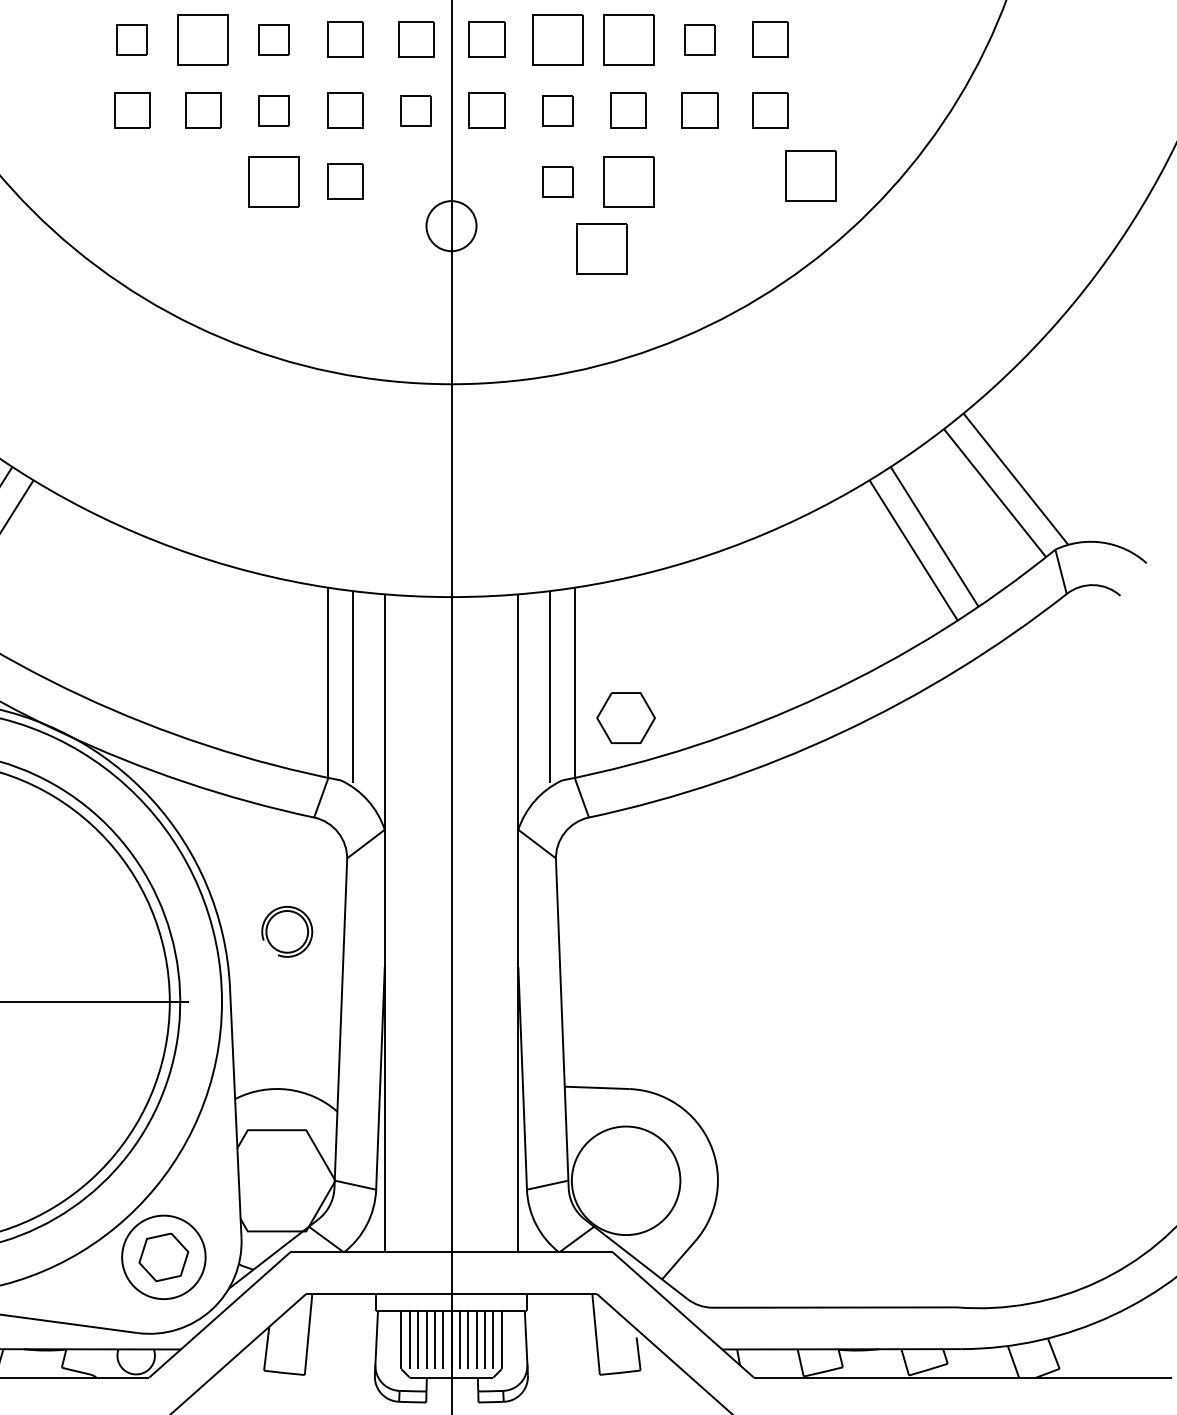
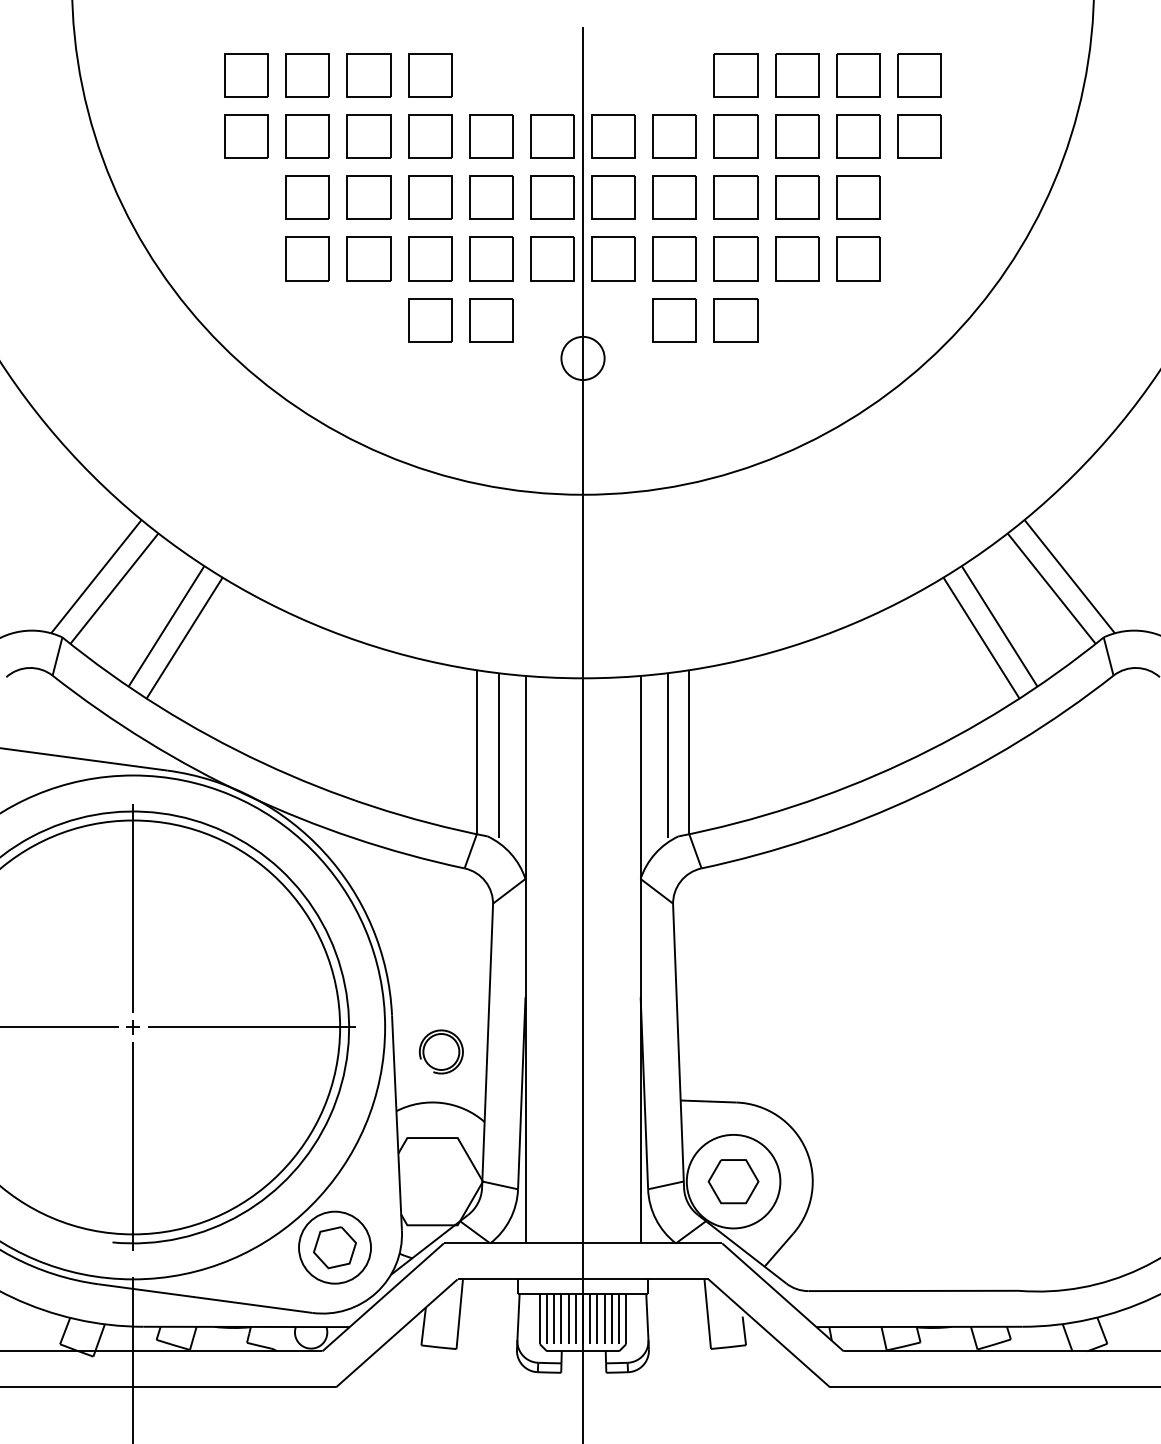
part: (131, 39) -> (307, 197), size x1.67
part: (274, 39) -> (430, 197), size x1.67
part: (345, 39) -> (491, 197), size x1.43
part: (416, 39) -> (552, 197), size x1.43
part: (486, 39) -> (613, 197), size x1.43
part: (700, 39) -> (797, 197), size x1.67
part: (770, 39) -> (858, 197), size x1.43
part: (131, 110) -> (307, 258), size x1.43
part: (202, 110) -> (368, 258), size x1.43
part: (274, 110) -> (430, 258), size x1.67
part: (345, 110) -> (491, 258), size x1.43
part: (416, 110) -> (552, 258), size x1.67
part: (486, 110) -> (613, 258), size x1.43
part: (557, 110) -> (674, 258), size x1.67
part: (628, 110) -> (735, 258), size x1.43
part: (700, 110) -> (797, 258), size x1.43
part: (770, 110) -> (858, 258), size x1.43
part: (810, 176) -> (892, 315), removed
part: (345, 182) -> (491, 320), size x1.43
part: (557, 182) -> (674, 320), size x1.67
part: (601, 248) -> (712, 377), removed
part: (626, 717) -> (733, 1181), moved
part: (287, 931) -> (441, 1051), moved

